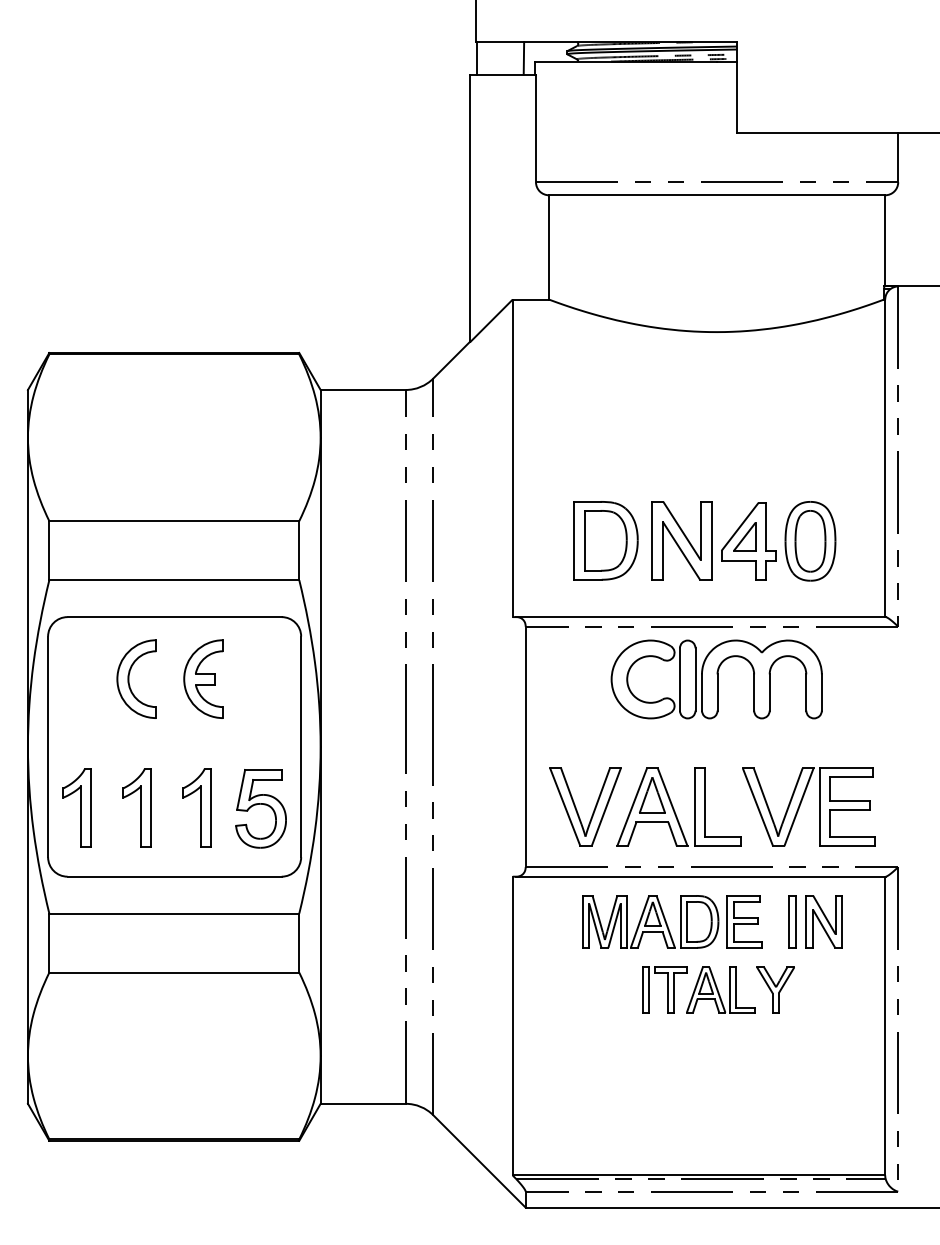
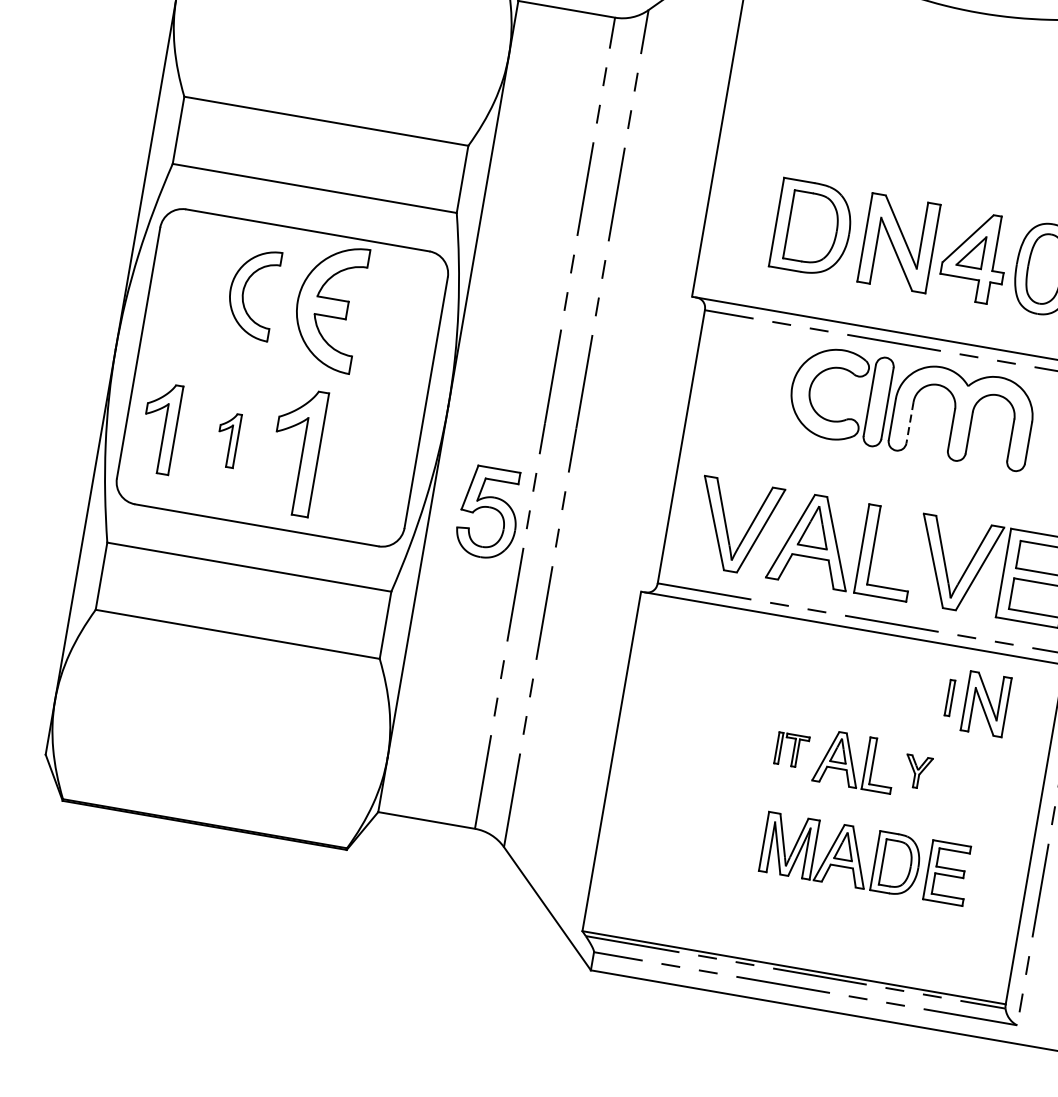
part: (203, 678) -> (328, 305), size x1.4
line: (717, 693) -> (909, 423), solid -> dashed
part: (136, 807) -> (227, 439), size x0.6
part: (196, 807) -> (295, 451), size x1.4
part: (260, 808) -> (488, 512), moved
part: (672, 921) -> (866, 858), moved
part: (792, 921) -> (950, 697), size x0.6
part: (664, 989) -> (791, 749), size x0.6
part: (775, 989) -> (917, 771), size x0.6

